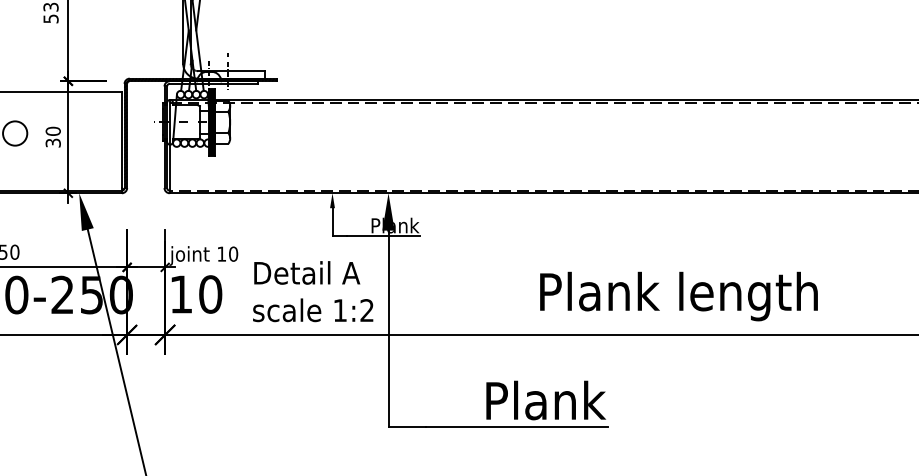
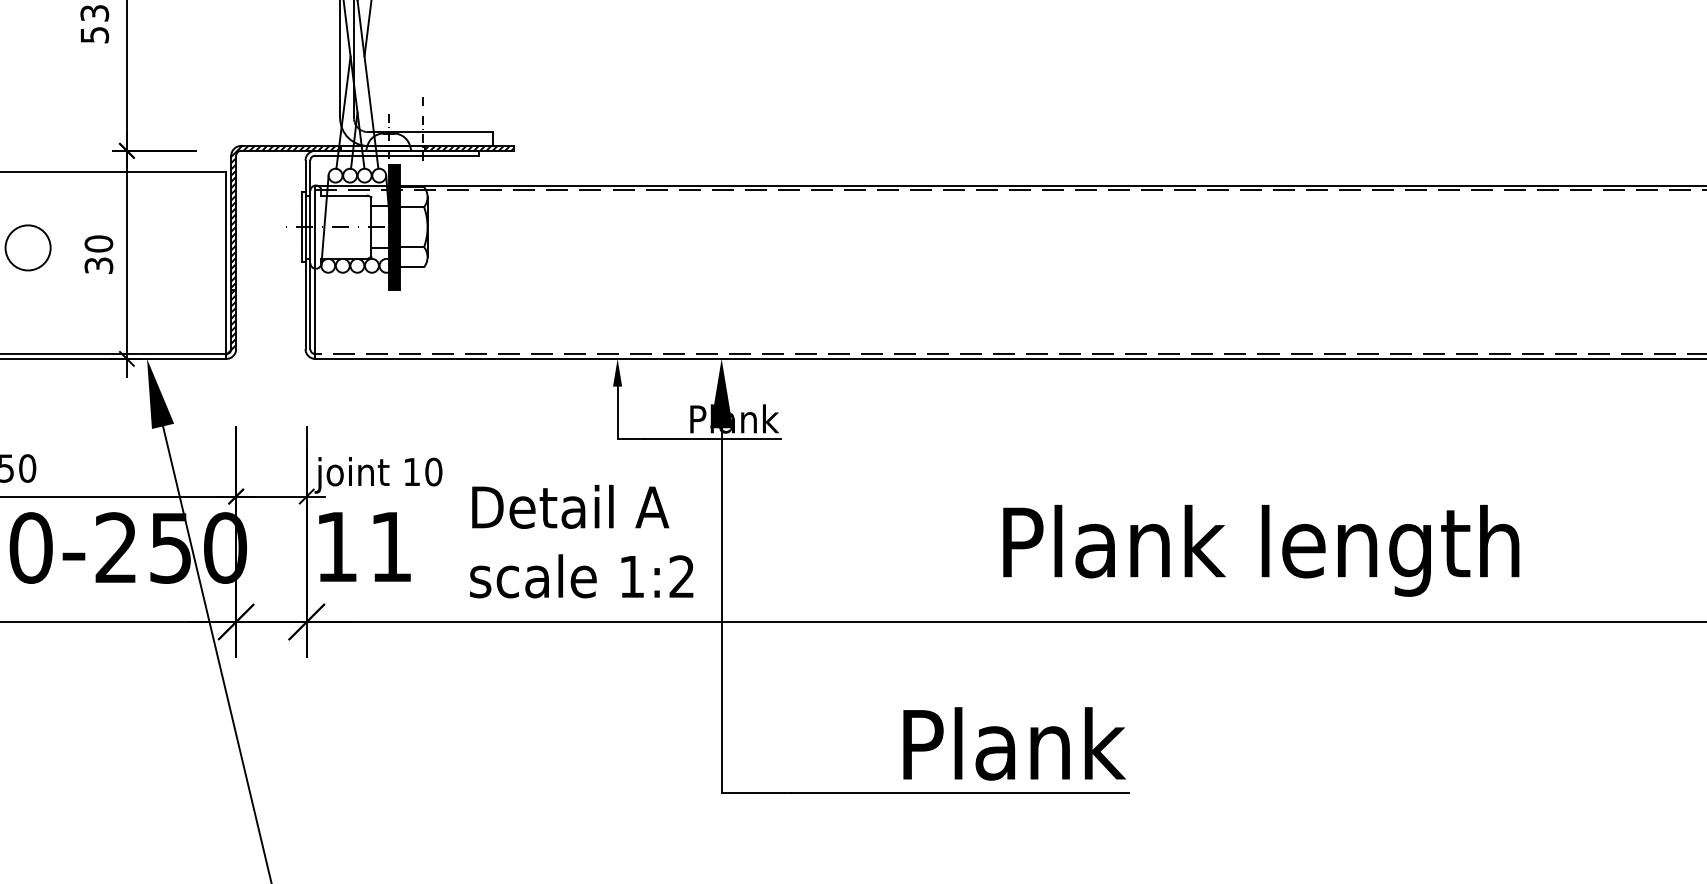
text: (210, 294) -> (390, 546), 10 -> 11

